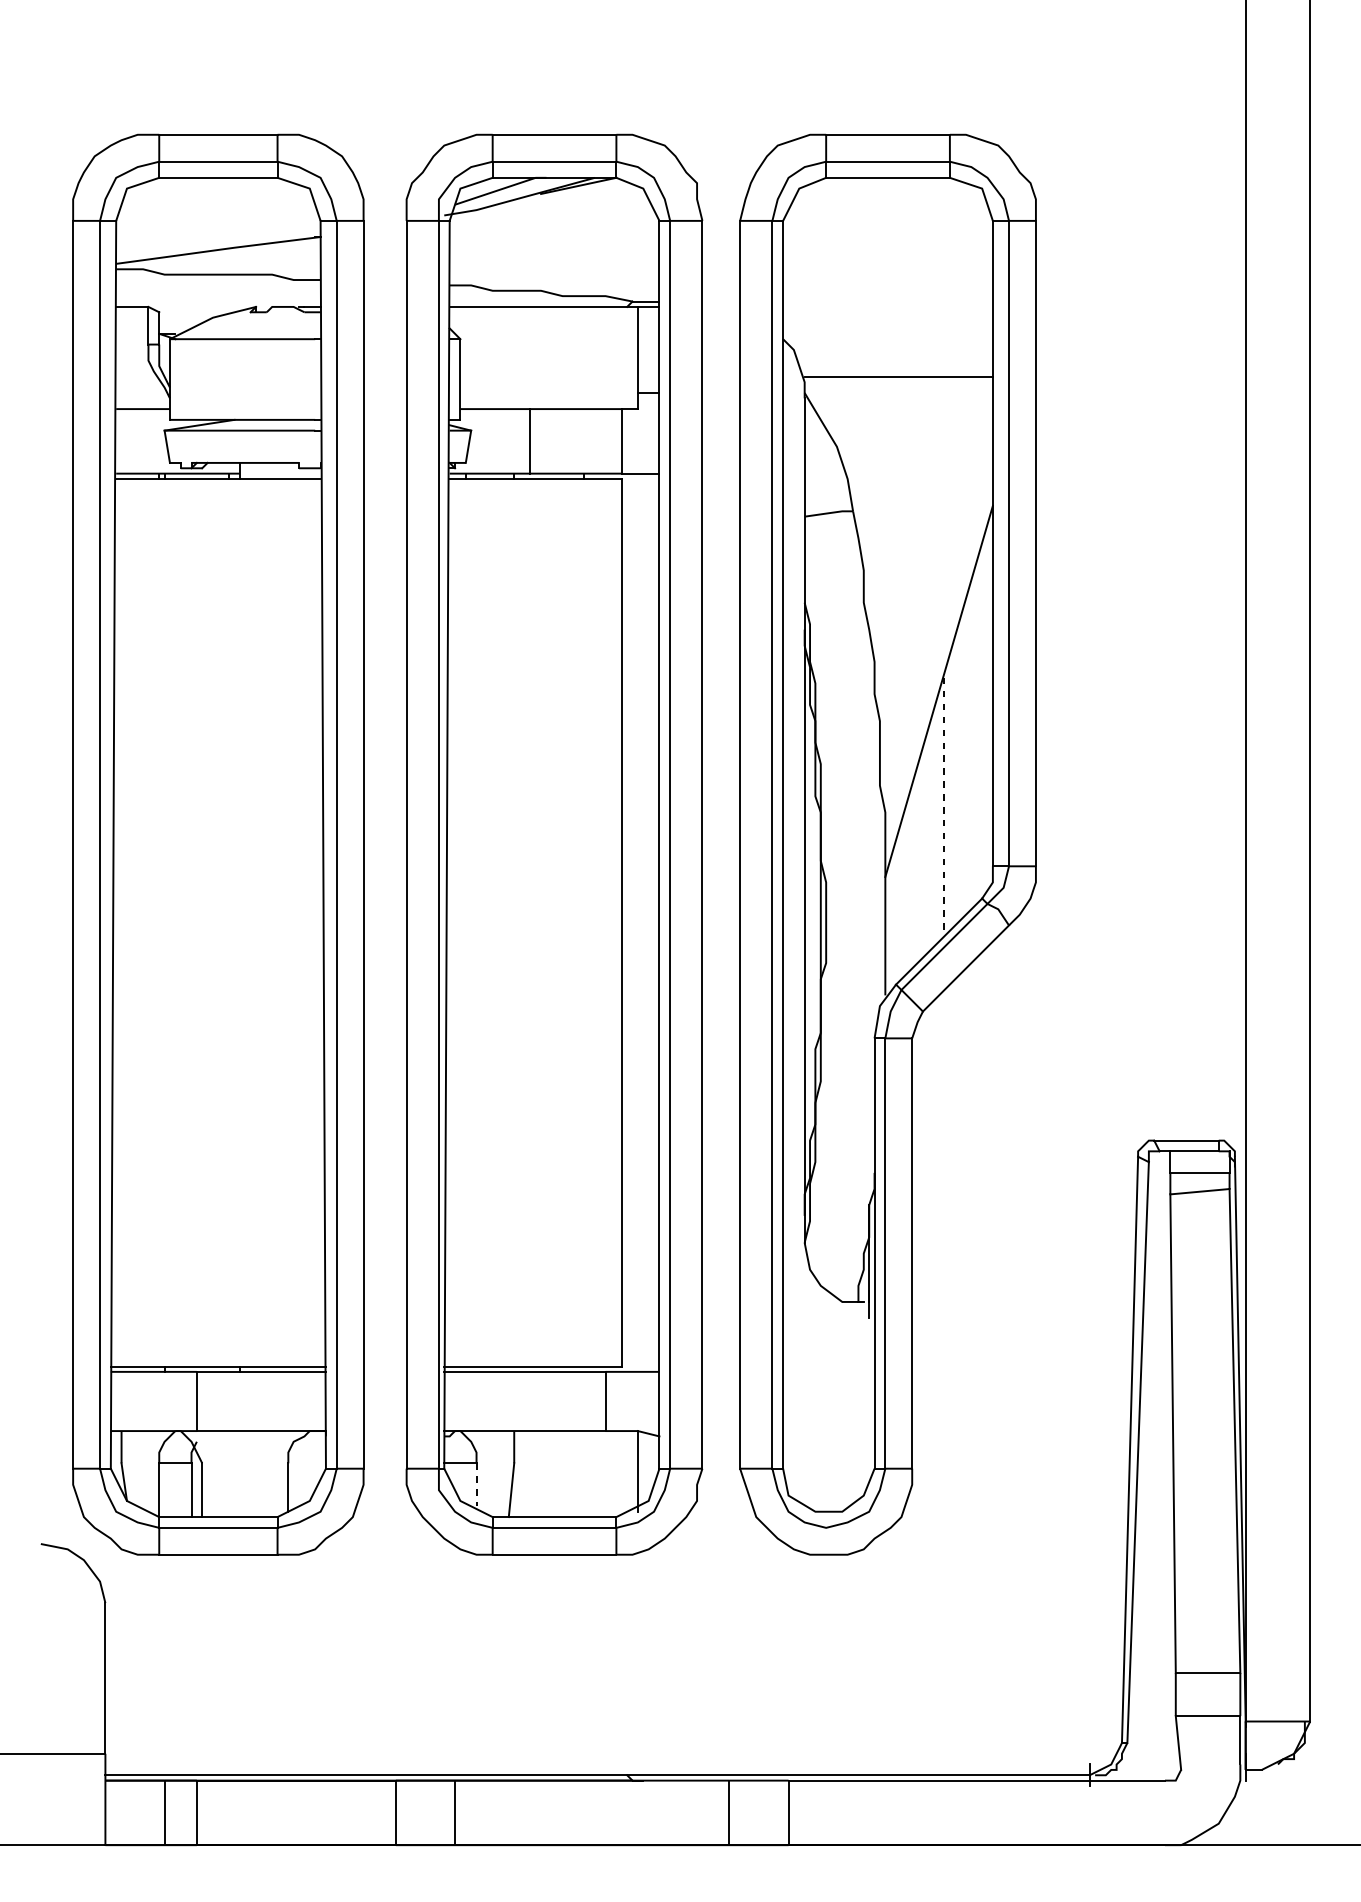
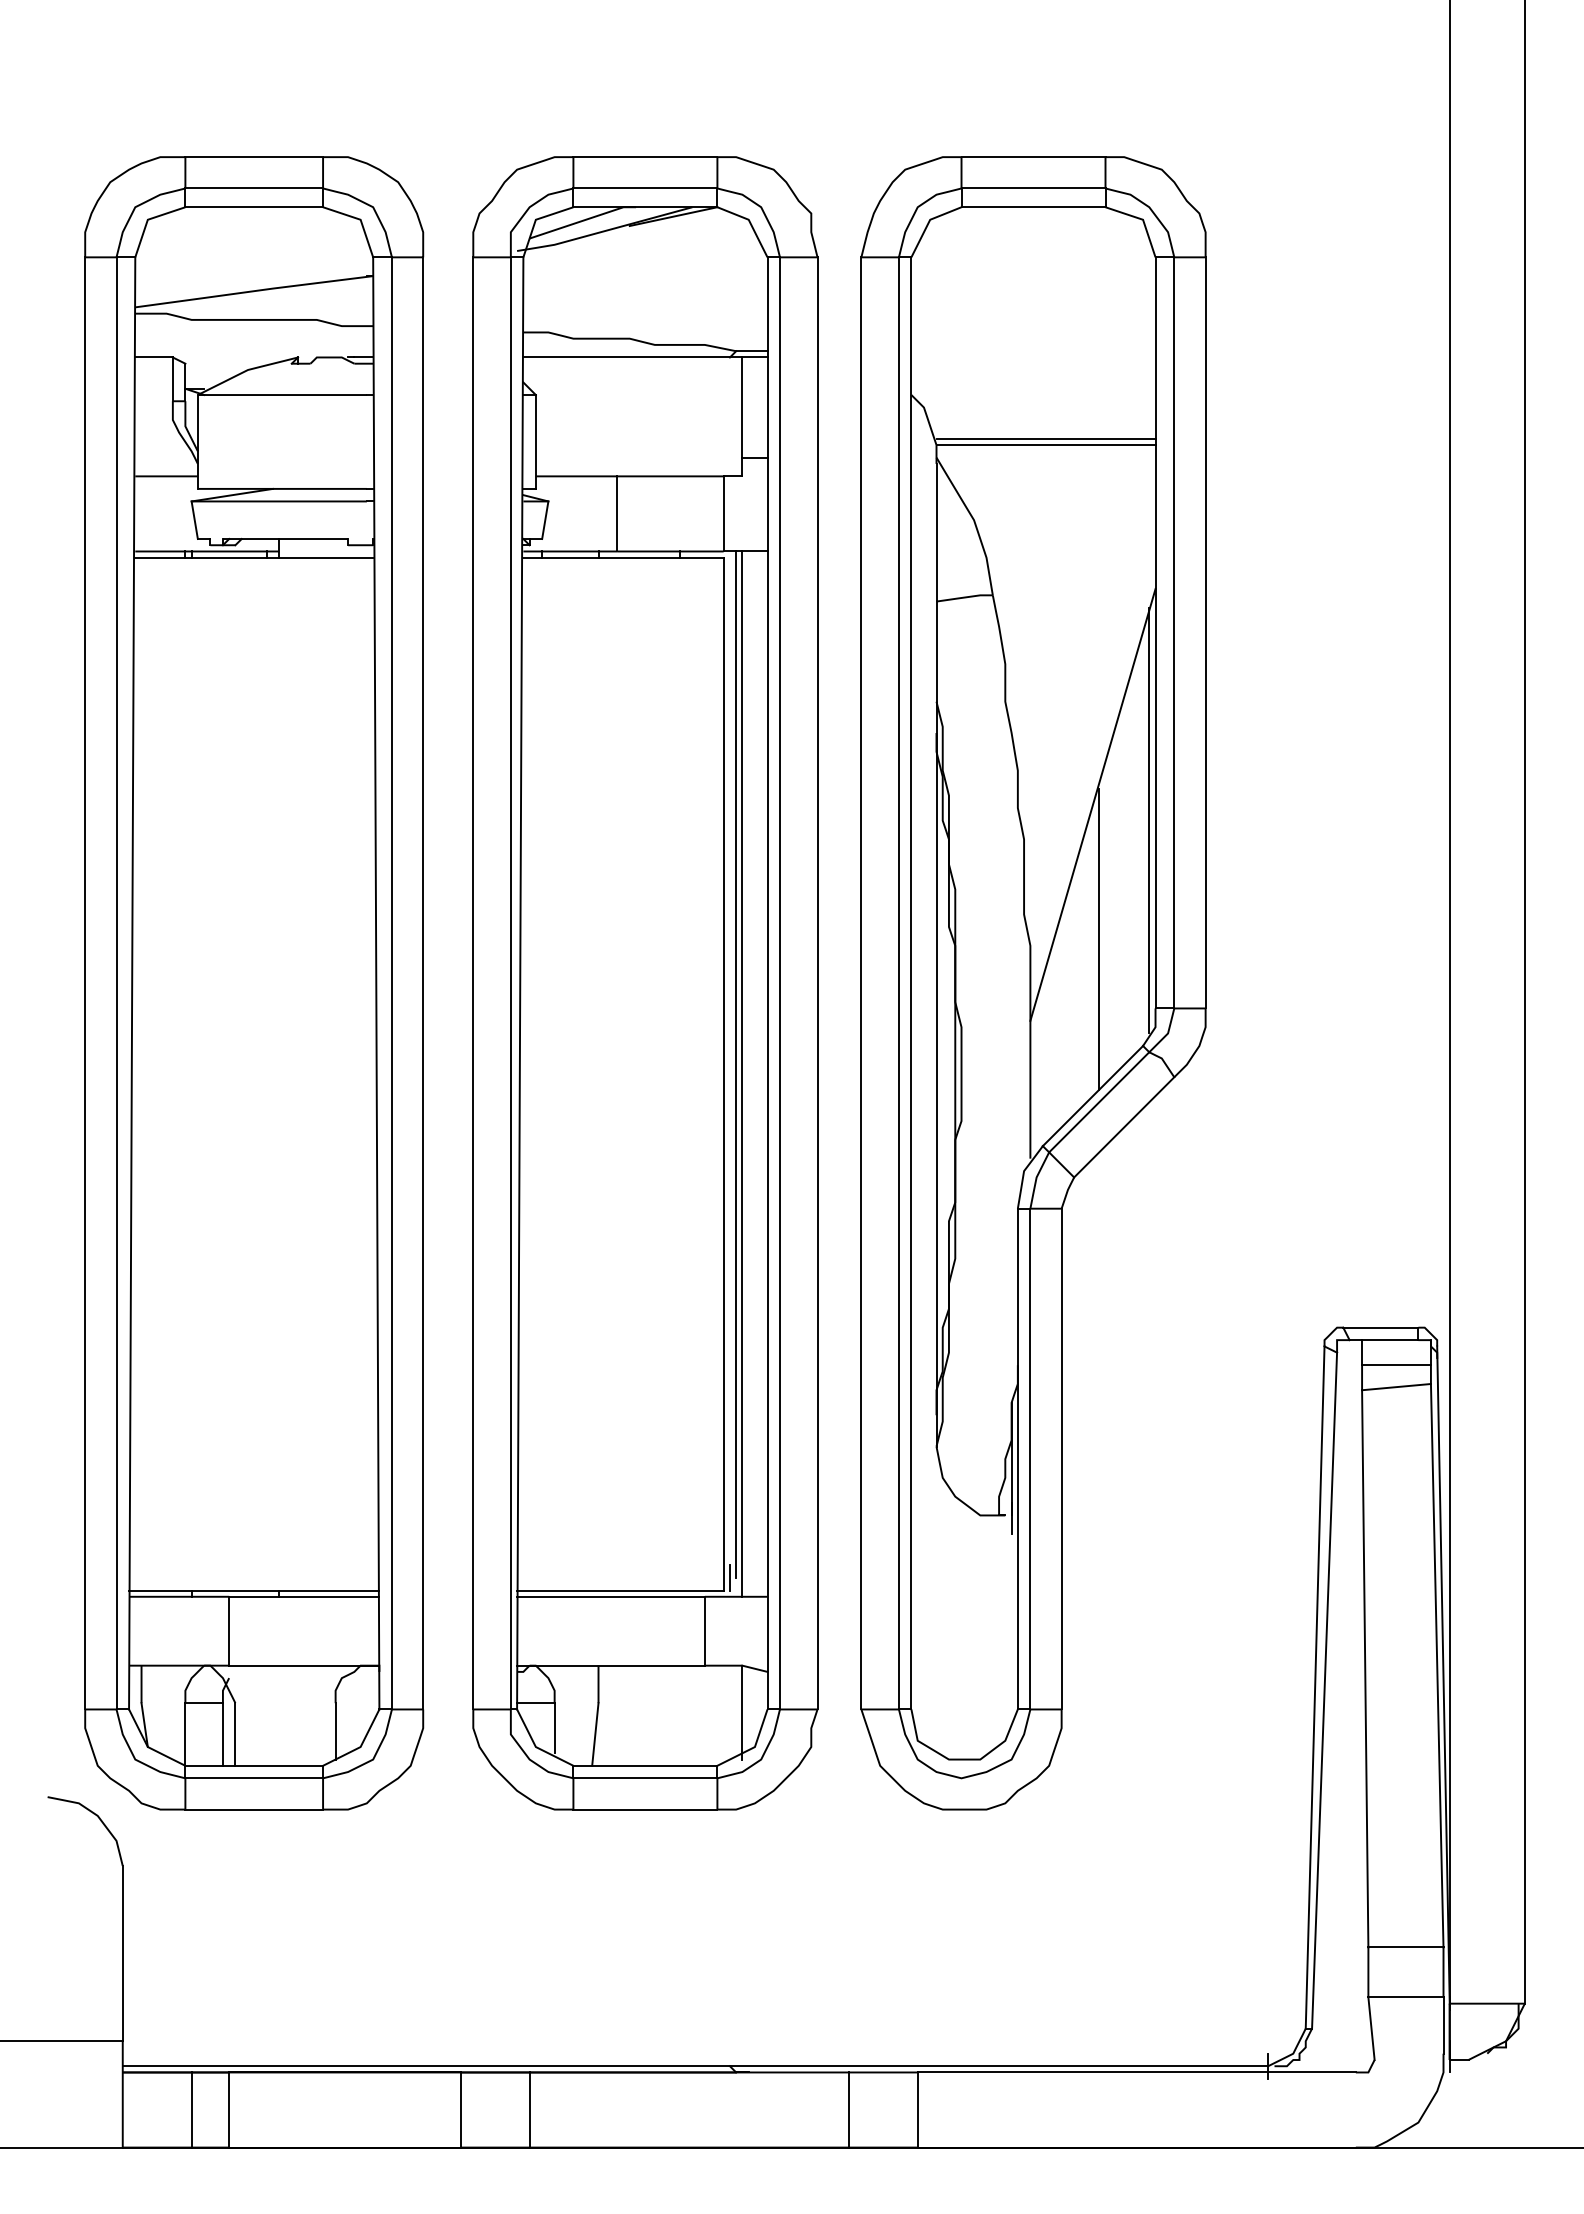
line: (898, 382) -> (1045, 445), added
line: (987, 704) -> (1149, 820), added
line: (944, 807) -> (1099, 940), dashed -> solid
line: (632, 914) -> (736, 1064), added
line: (637, 922) -> (742, 1073), added
line: (626, 1355) -> (729, 1577), added
line: (476, 1485) -> (554, 1728), dashed -> solid

